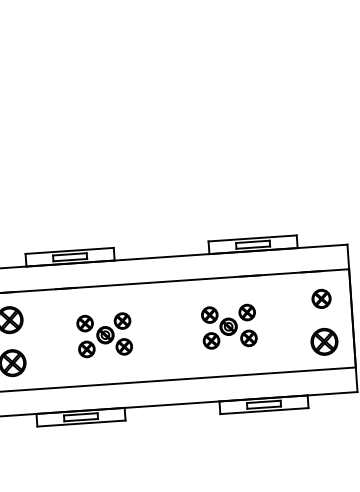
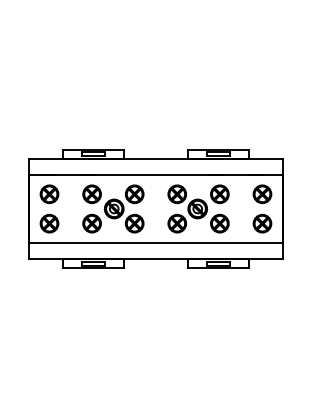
part: (321, 299) -> (262, 194), size x1.43
part: (229, 326) -> (198, 208), size x1.67
part: (104, 334) -> (113, 208), size x1.67

